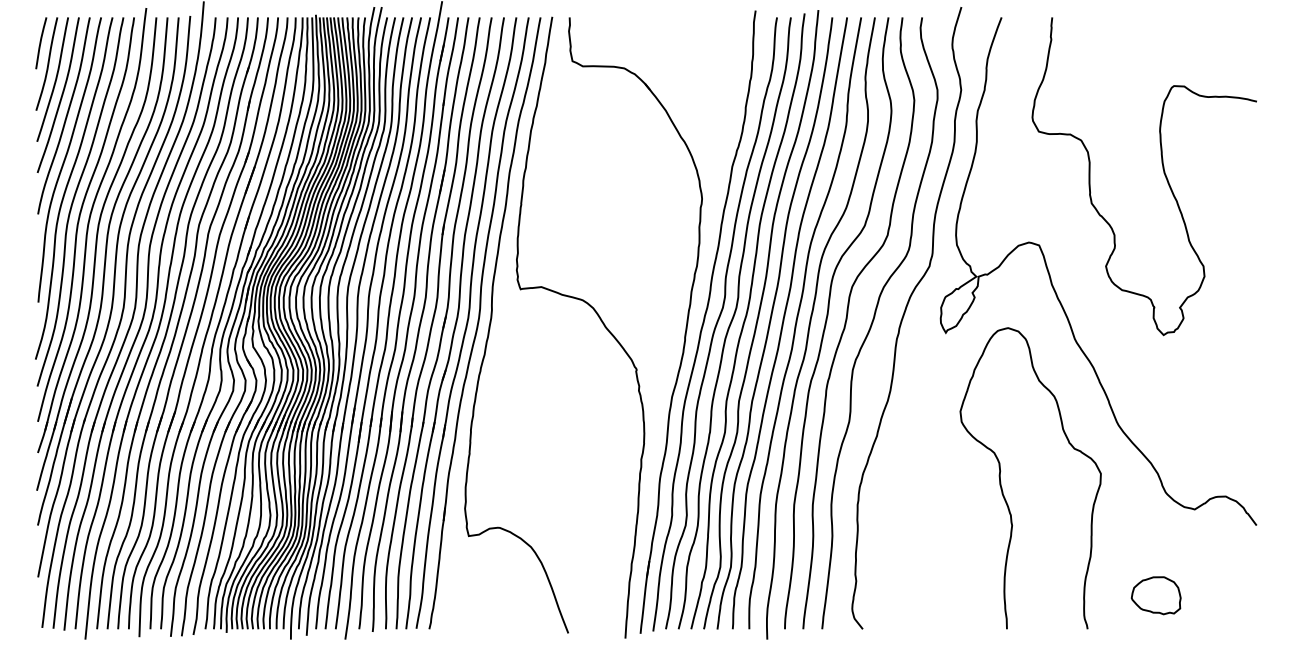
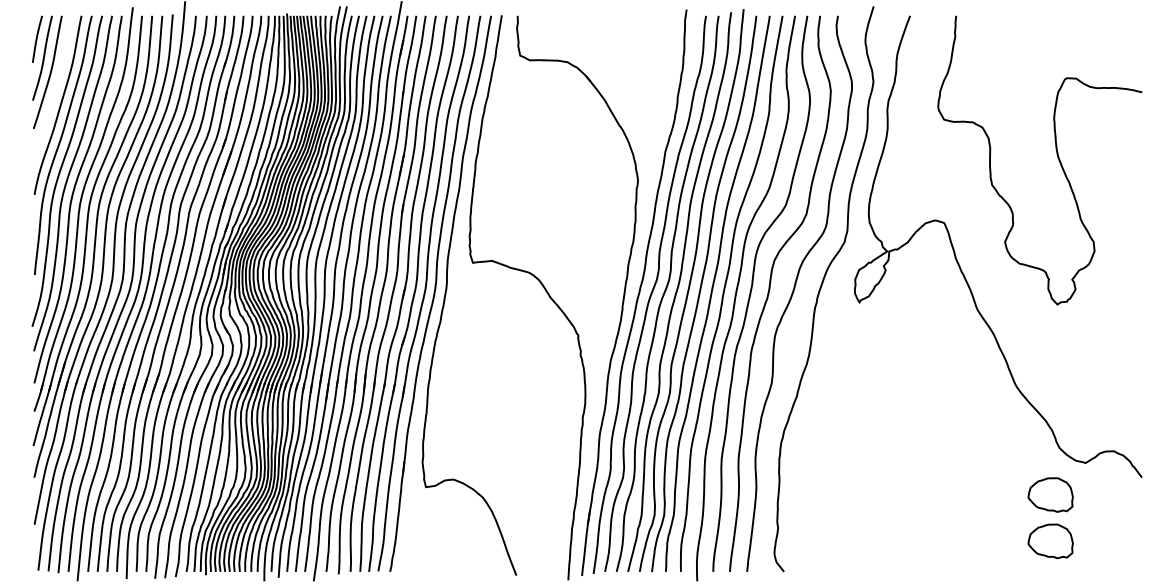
curve: (61, 94) -> (55, 85), removed
curve: (1001, 481) -> (910, 437), removed
part: (1155, 544) -> (1050, 494), added

